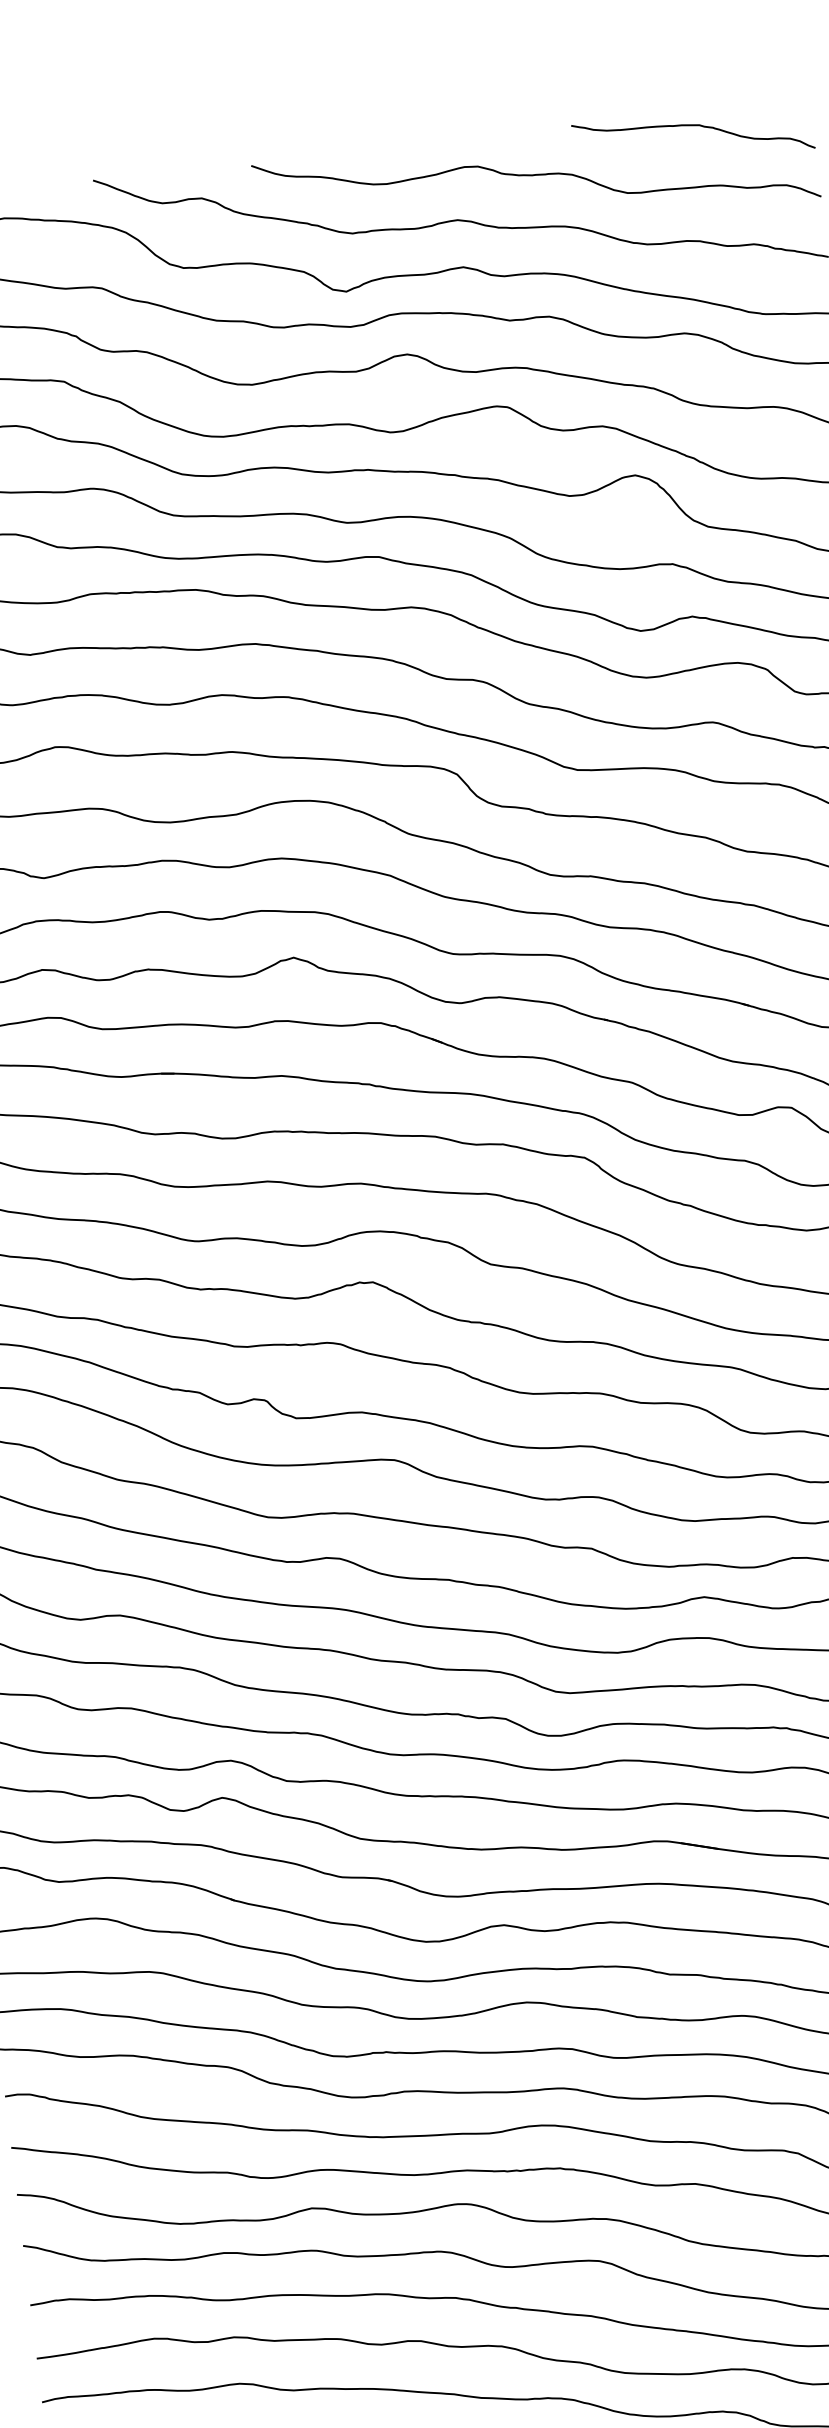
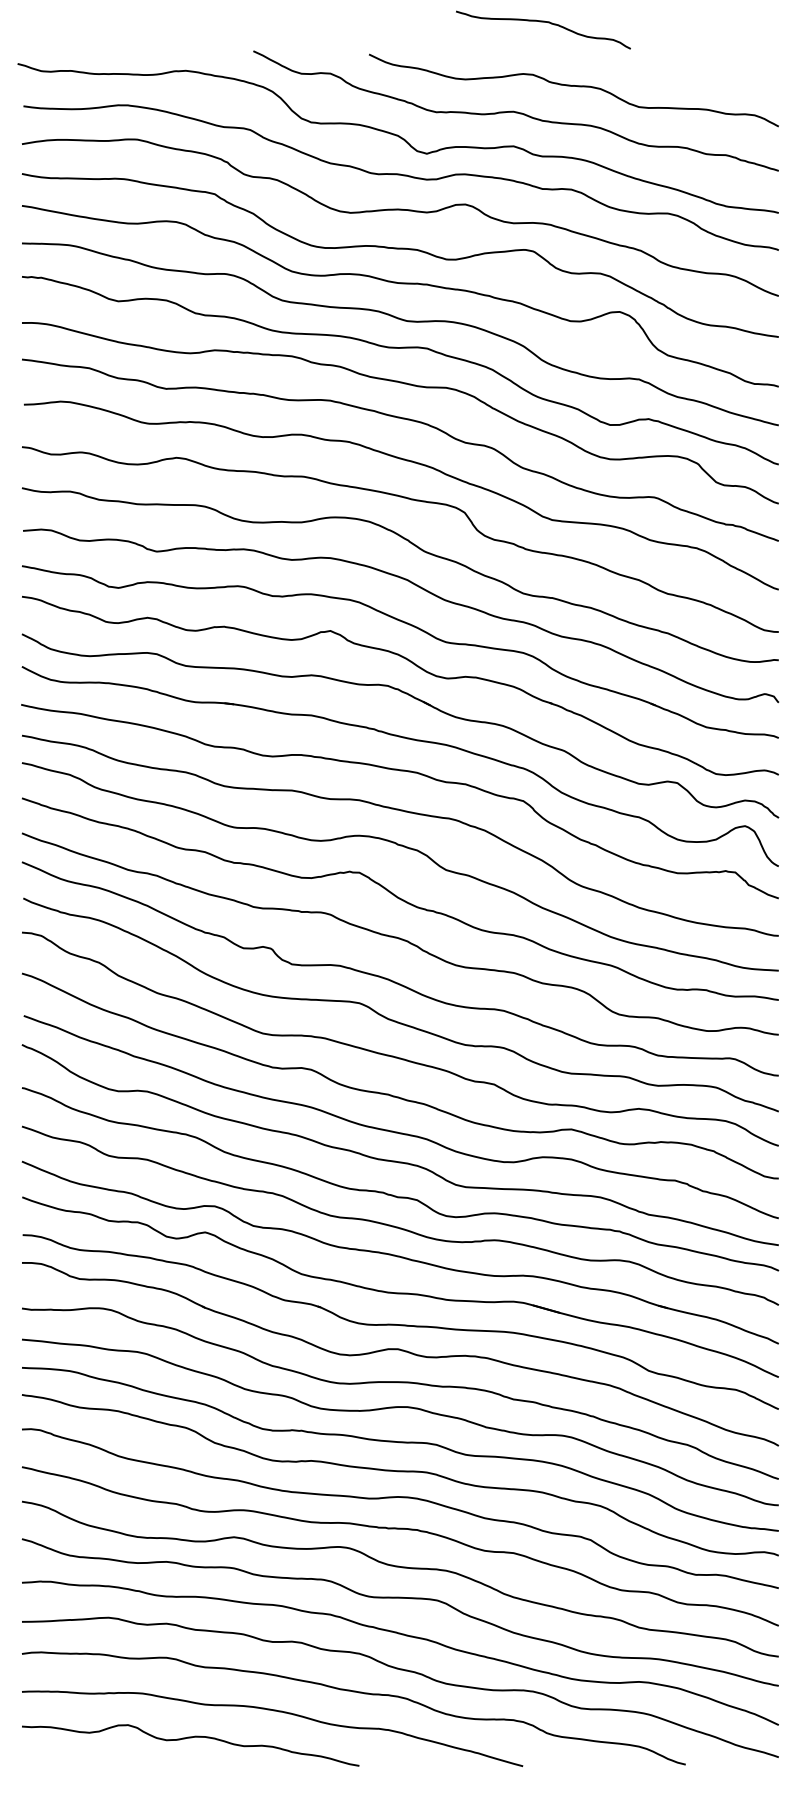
curve: (692, 126) -> (543, 22), moved

